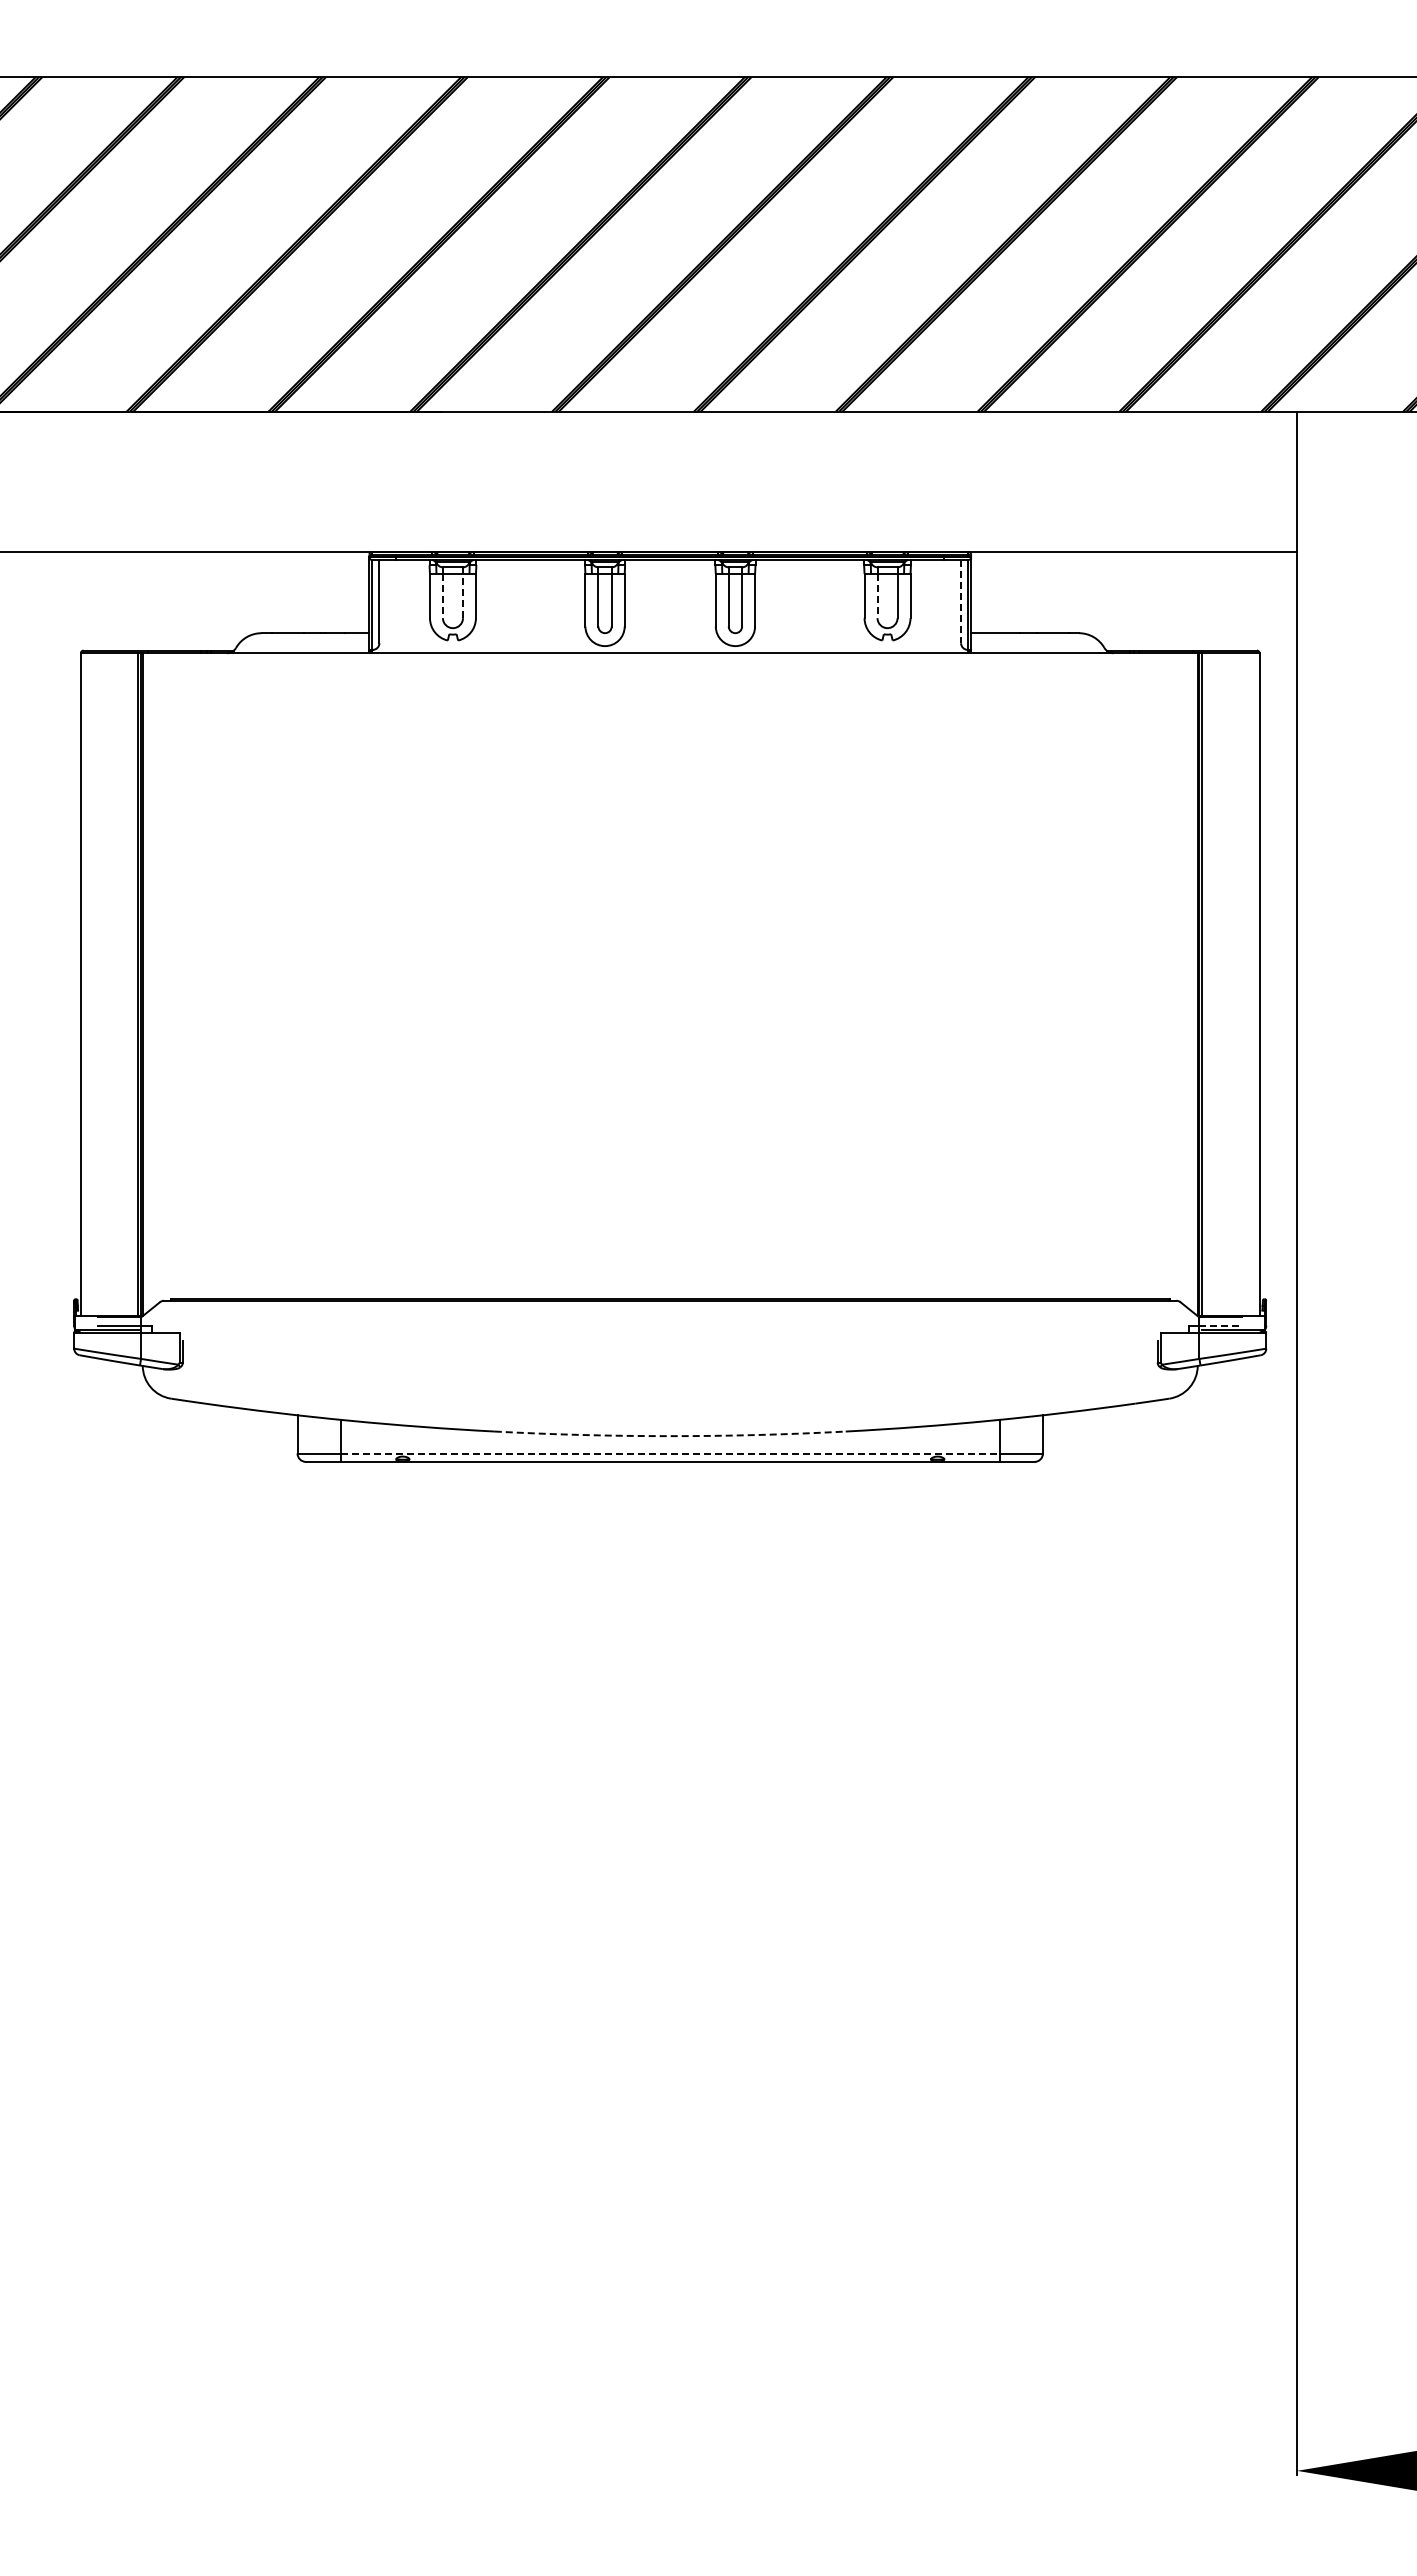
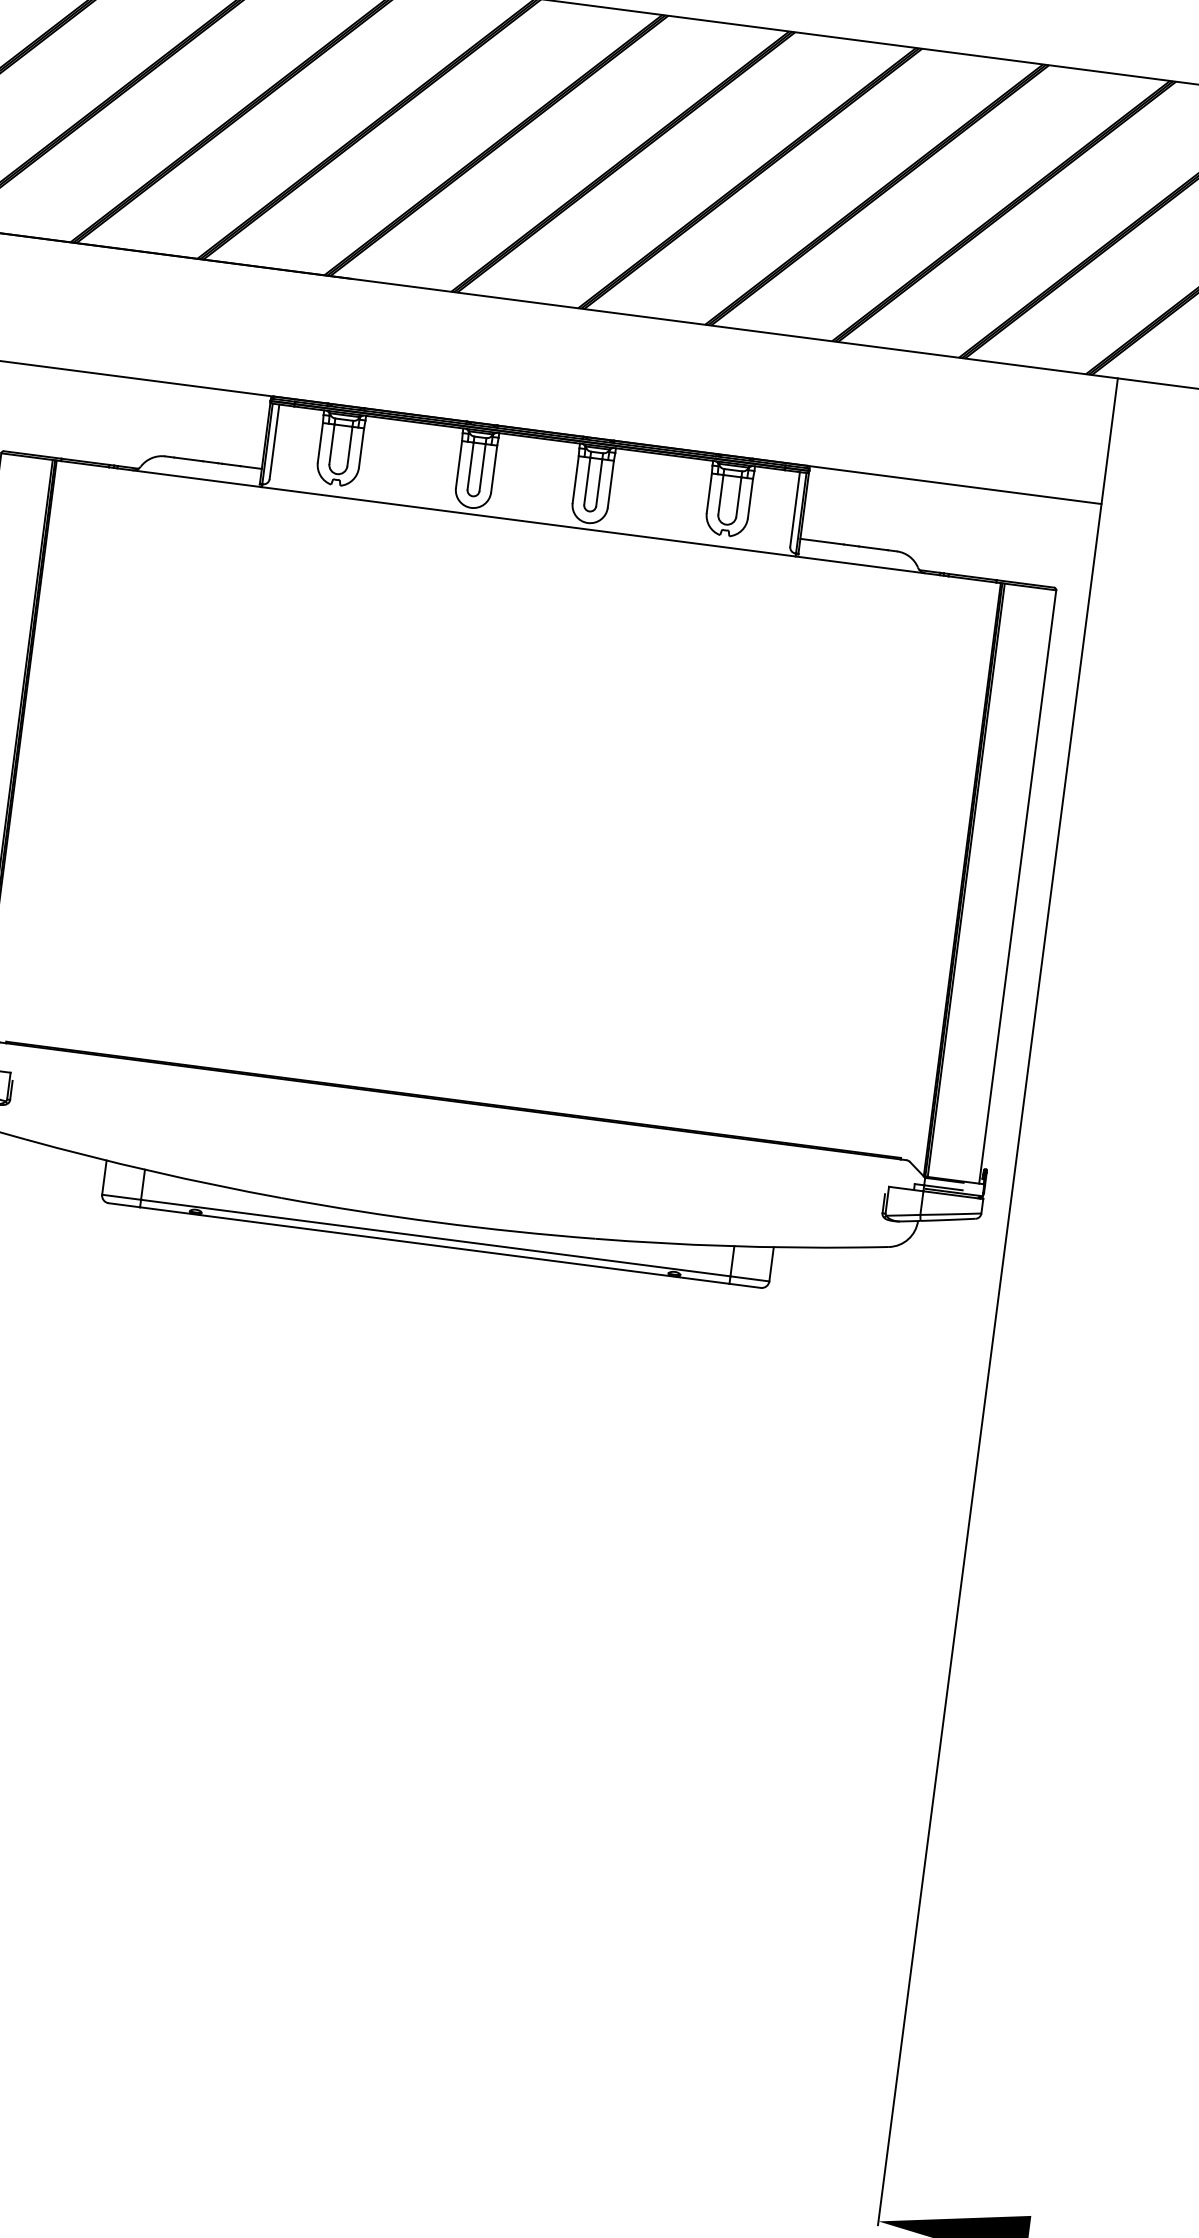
line: (463, 595) -> (350, 446), dashed -> solid
line: (442, 596) -> (331, 444), dashed -> solid
line: (877, 596) -> (720, 495), dashed -> solid
line: (961, 601) -> (795, 509), dashed -> solid
line: (1221, 1325) -> (944, 1187), dashed -> solid
arc: (670, 1436) -> (437, 1222), dashed -> solid
line: (670, 1453) -> (435, 1238), dashed -> solid

